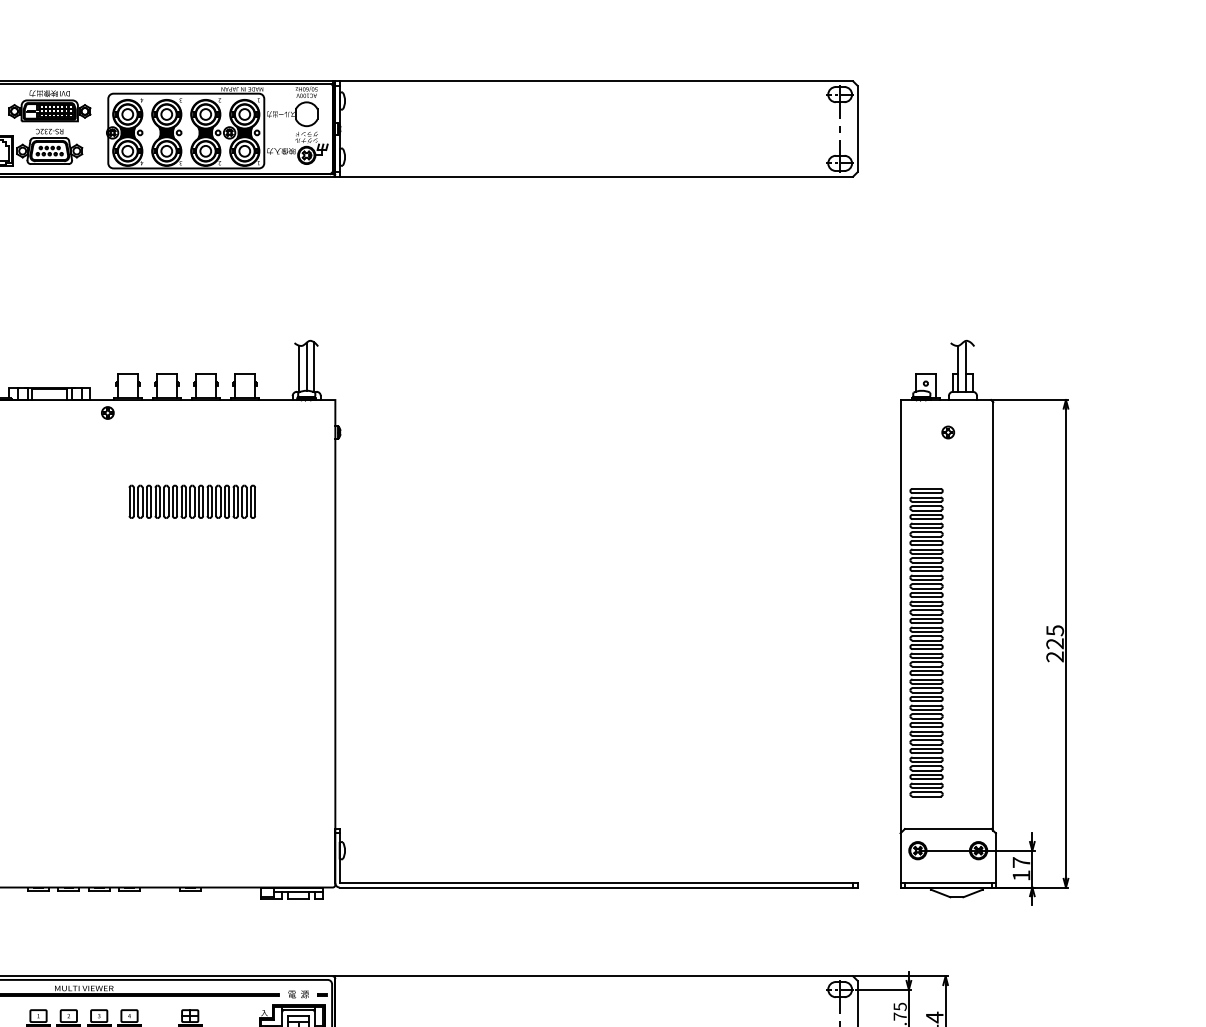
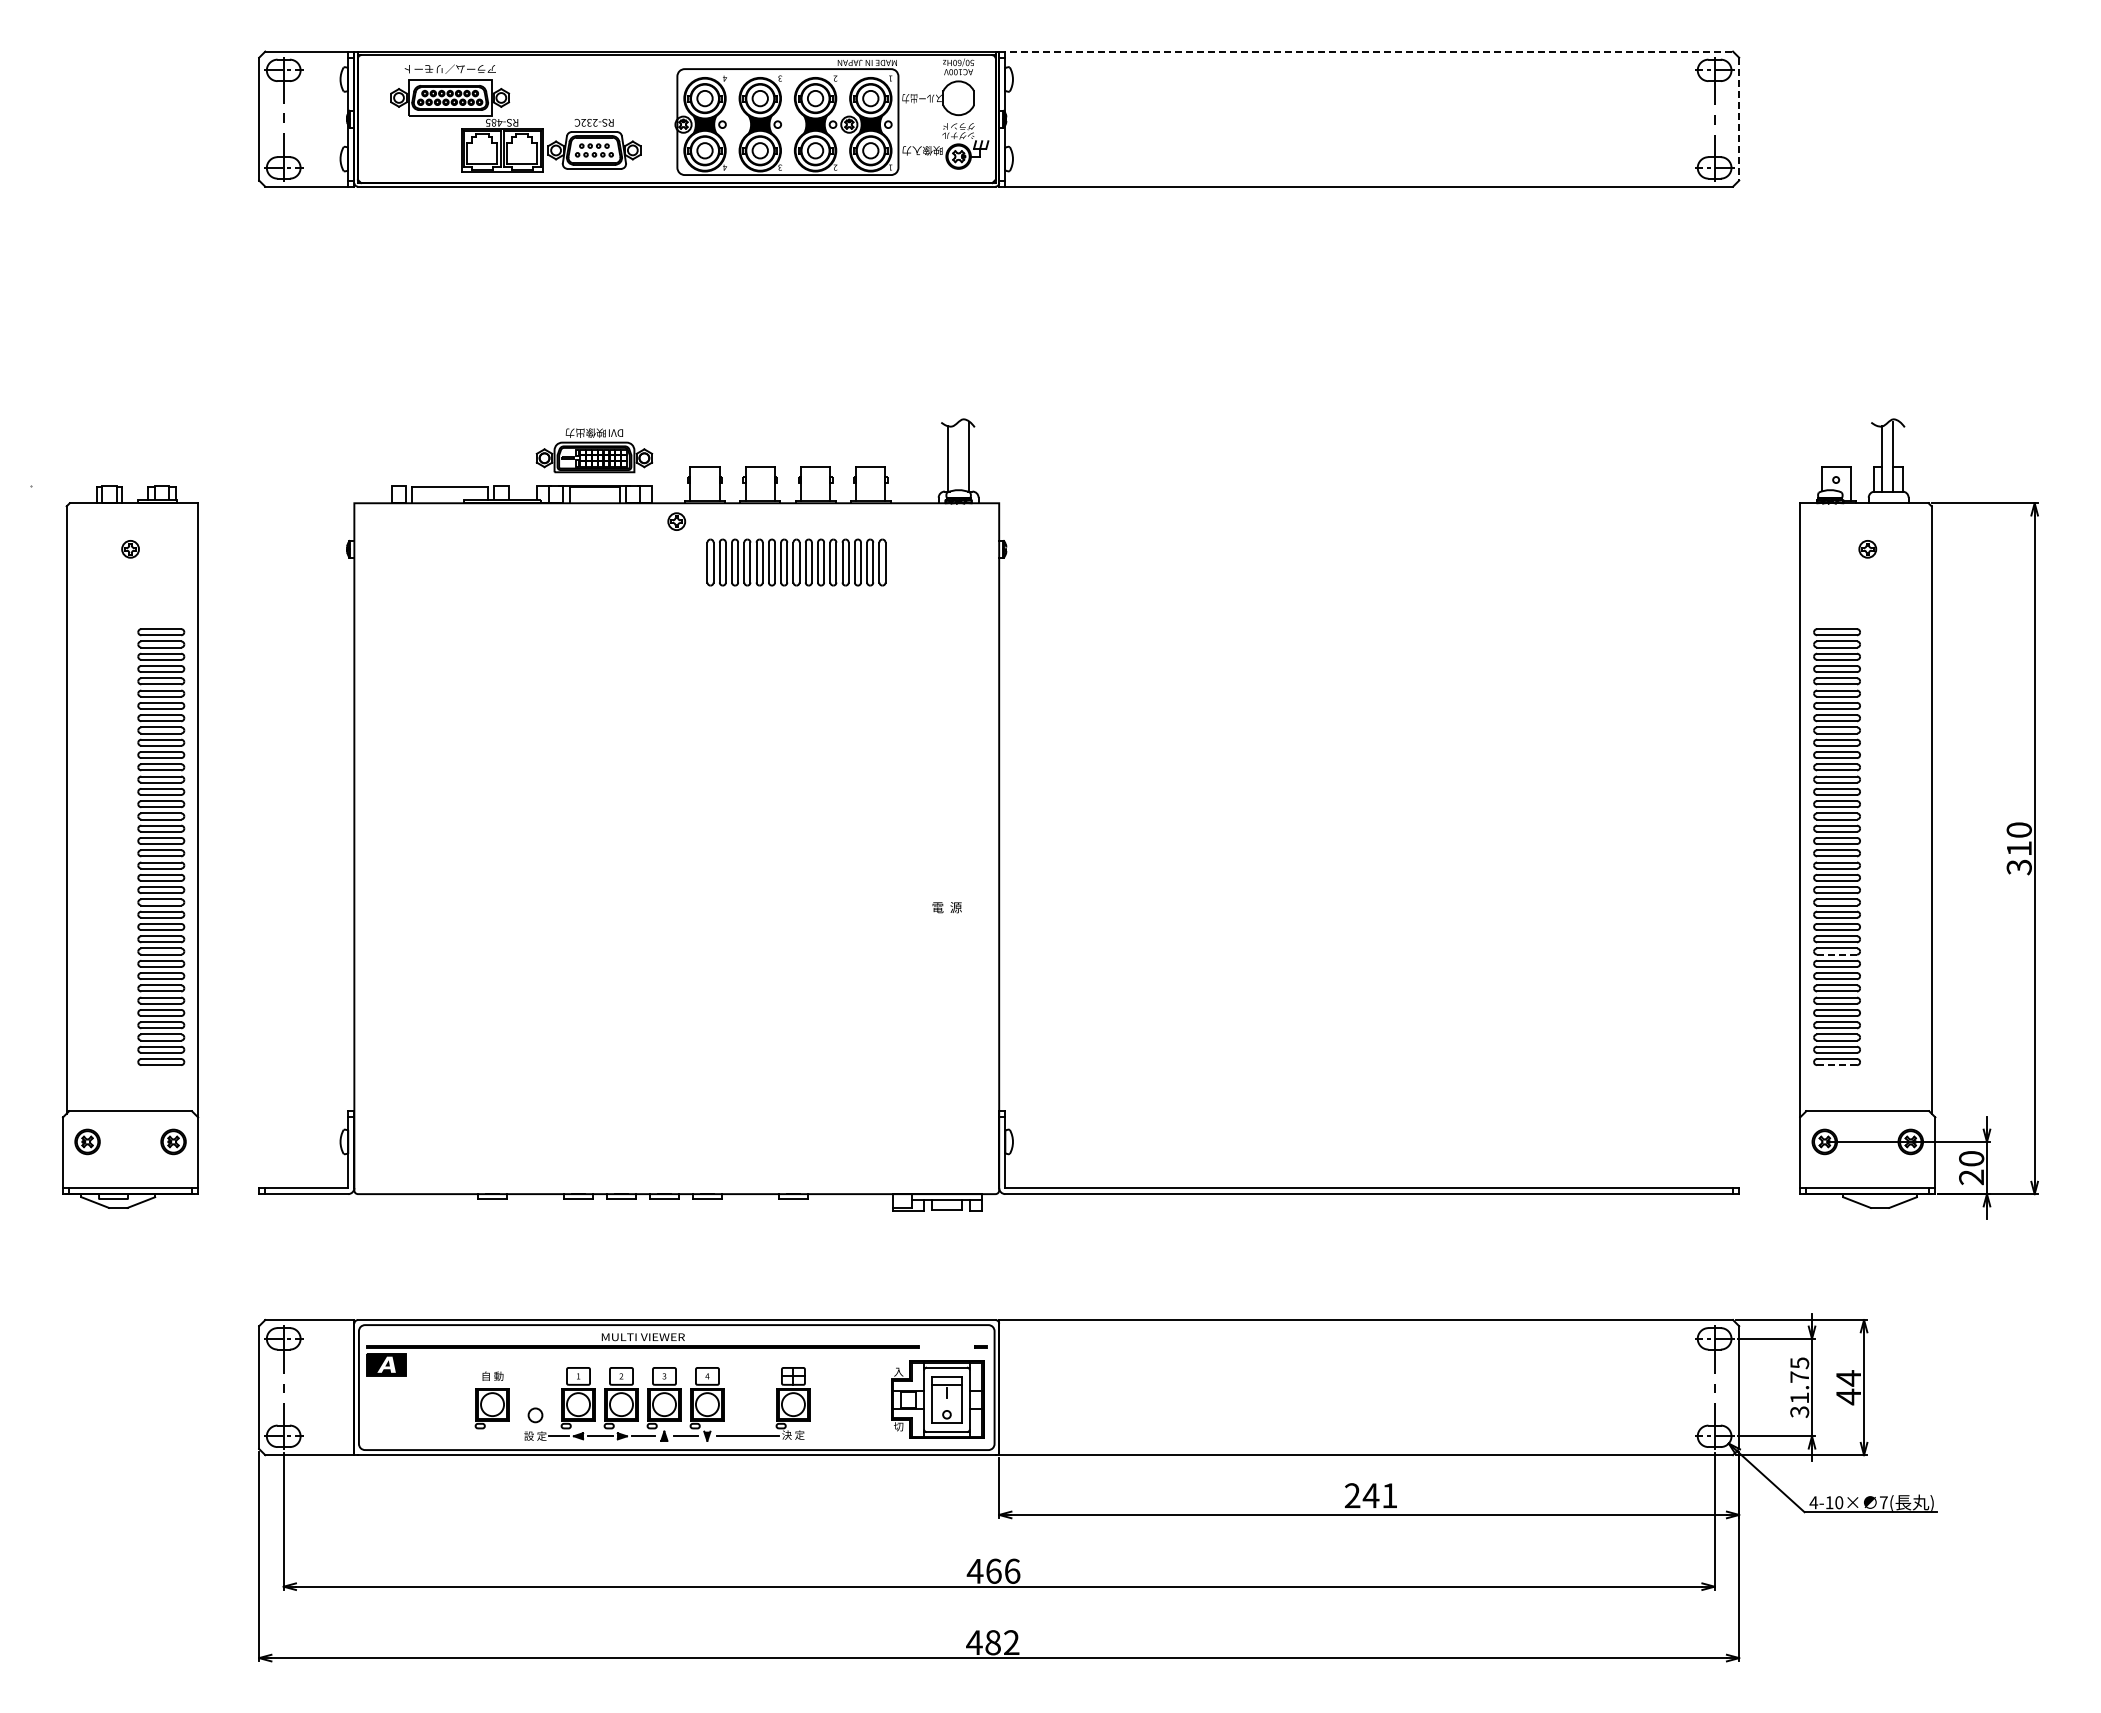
line: (594, 81) -> (1366, 51), solid -> dashed
part: (49, 105) -> (594, 450), moved
line: (857, 129) -> (1739, 119), solid -> dashed
line: (306, 366) -> (958, 455), removed
part: (192, 501) -> (796, 562), moved
text: (1054, 643) -> (2018, 848), 225 -> 310
line: (926, 718) -> (1837, 954), solid -> dashed
line: (926, 796) -> (1837, 1065), solid -> dashed
text: (1021, 869) -> (1971, 1168), 17 -> 20
text: (298, 994) -> (946, 907), moved

